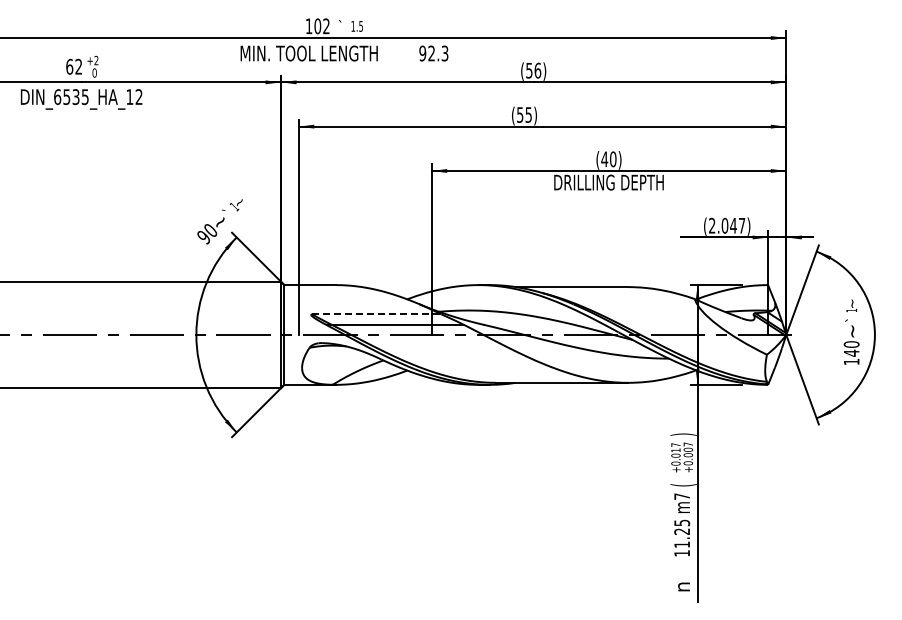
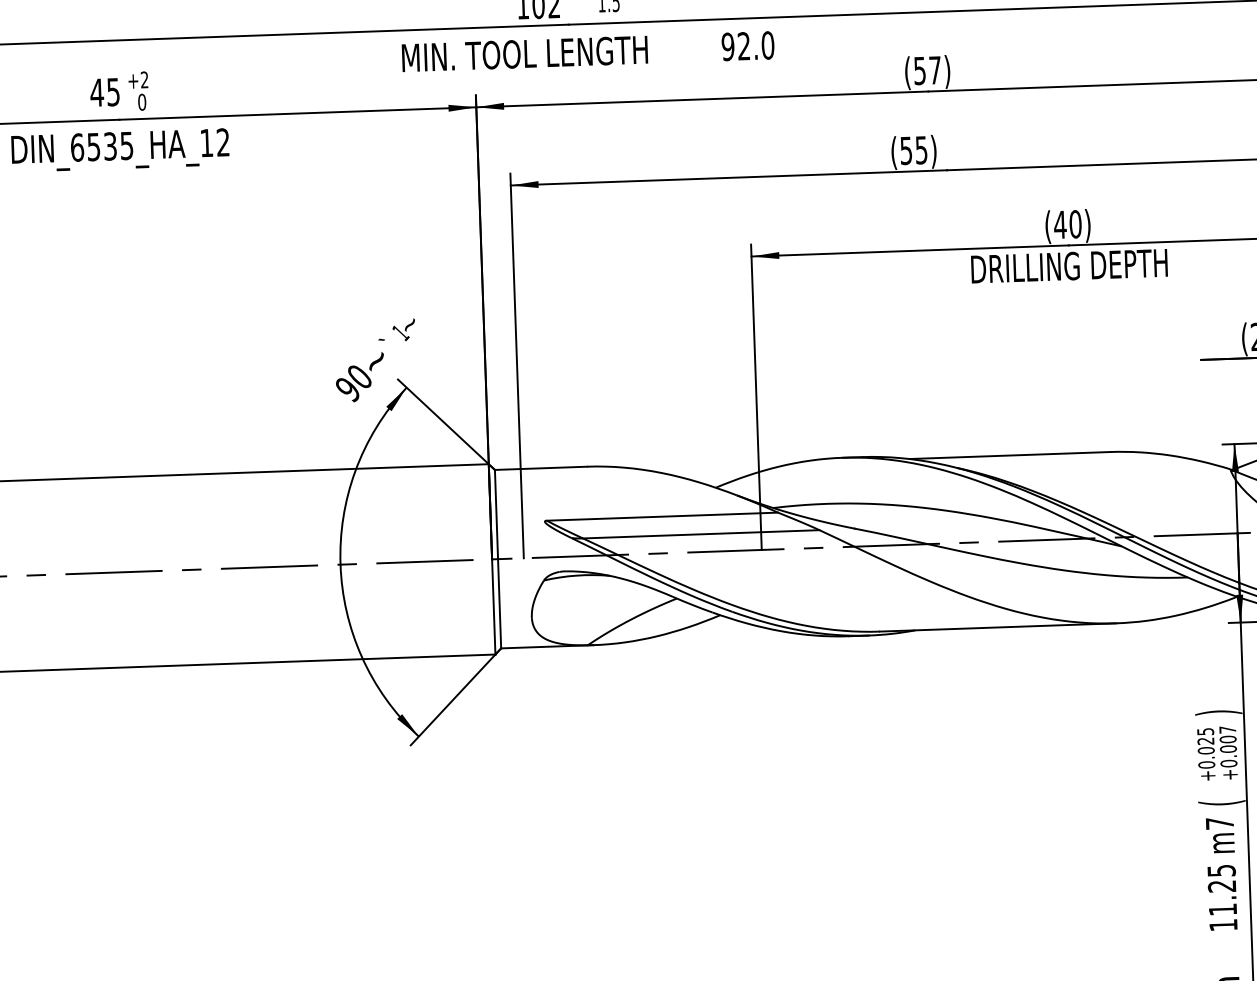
text: (444, 53) -> (766, 45), 92.3 -> 92.0
text: (73, 66) -> (103, 91), 62 -> 45
text: (537, 70) -> (934, 70), (56) -> (57)
line: (376, 314) -> (661, 516), dashed -> solid
text: (675, 447) -> (1204, 736), +0.017 -> +0.025

